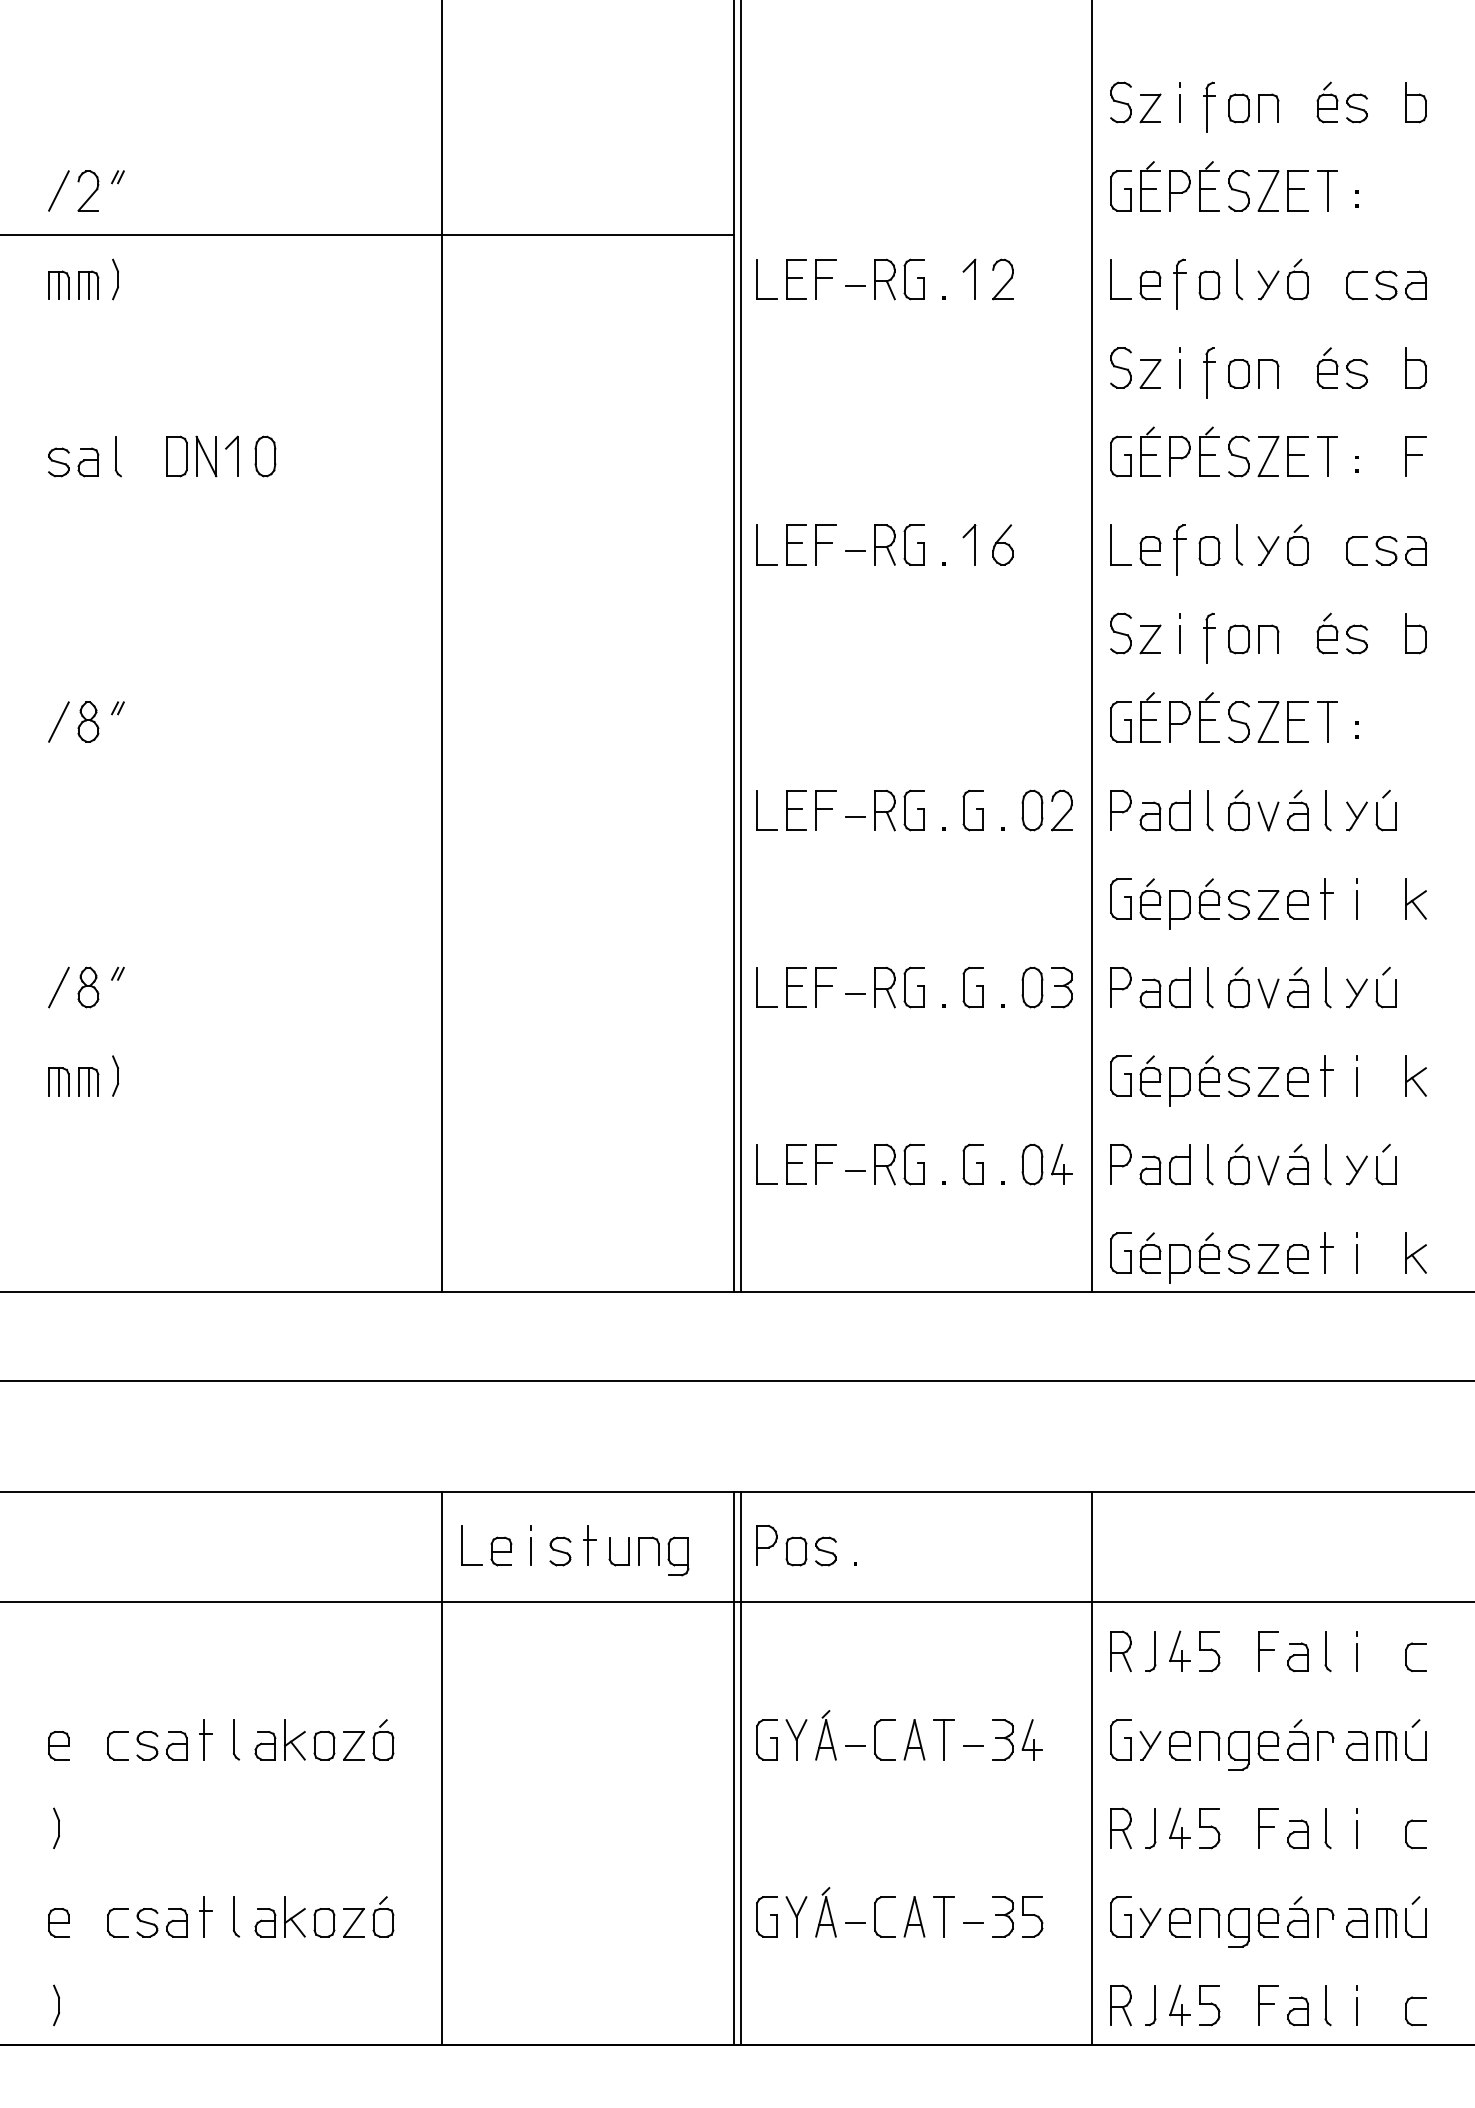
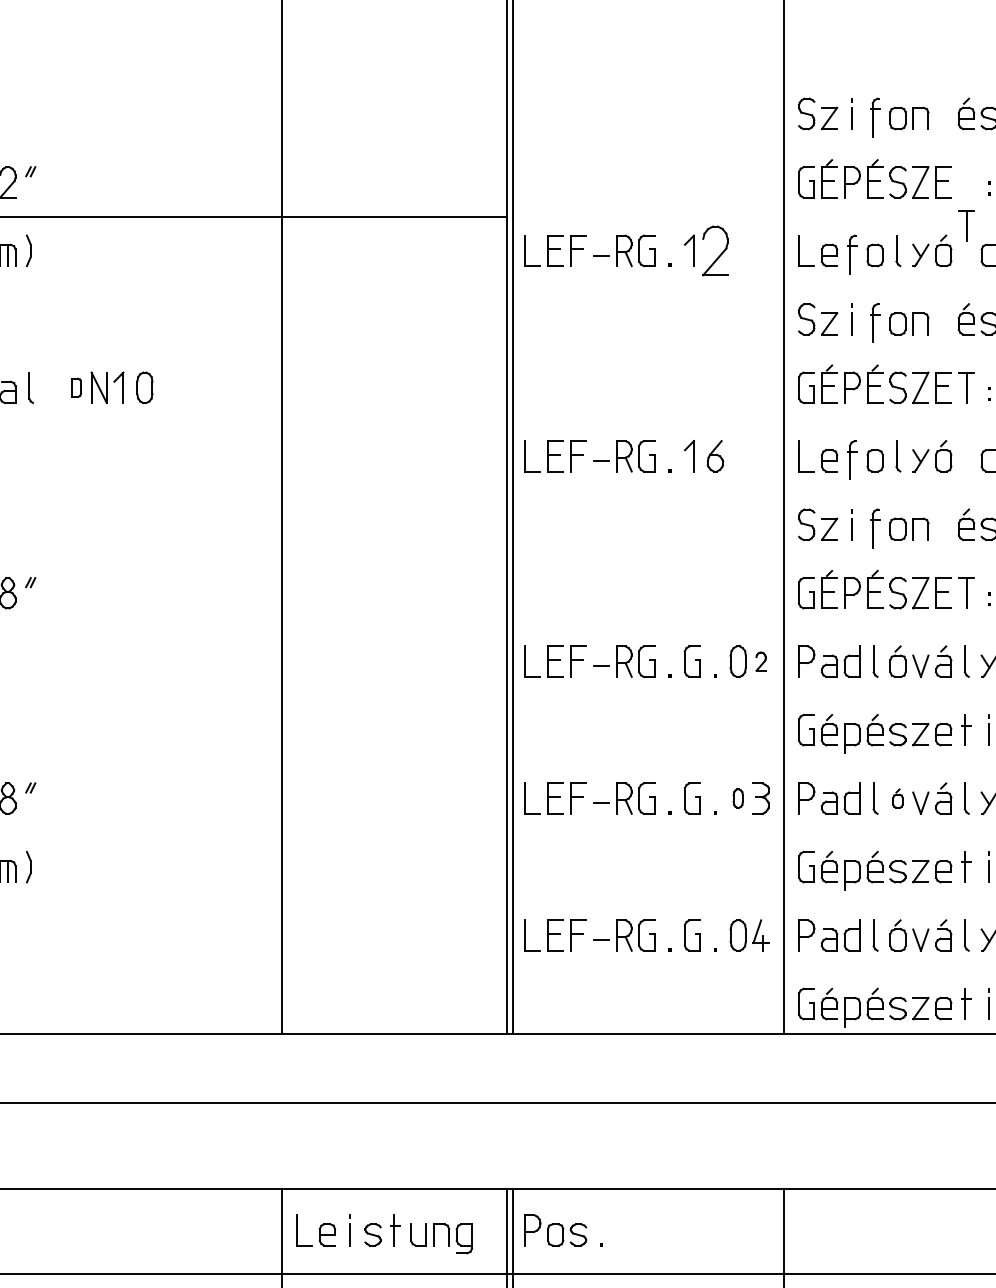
part: (1327, 190) -> (966, 225), moved
part: (1002, 279) -> (715, 250), size x1.6
part: (176, 456) -> (76, 387), size x0.6
part: (1061, 810) -> (760, 661), size x0.6
part: (1032, 987) -> (738, 798), size x0.6
part: (1238, 987) -> (897, 798), size x0.6

